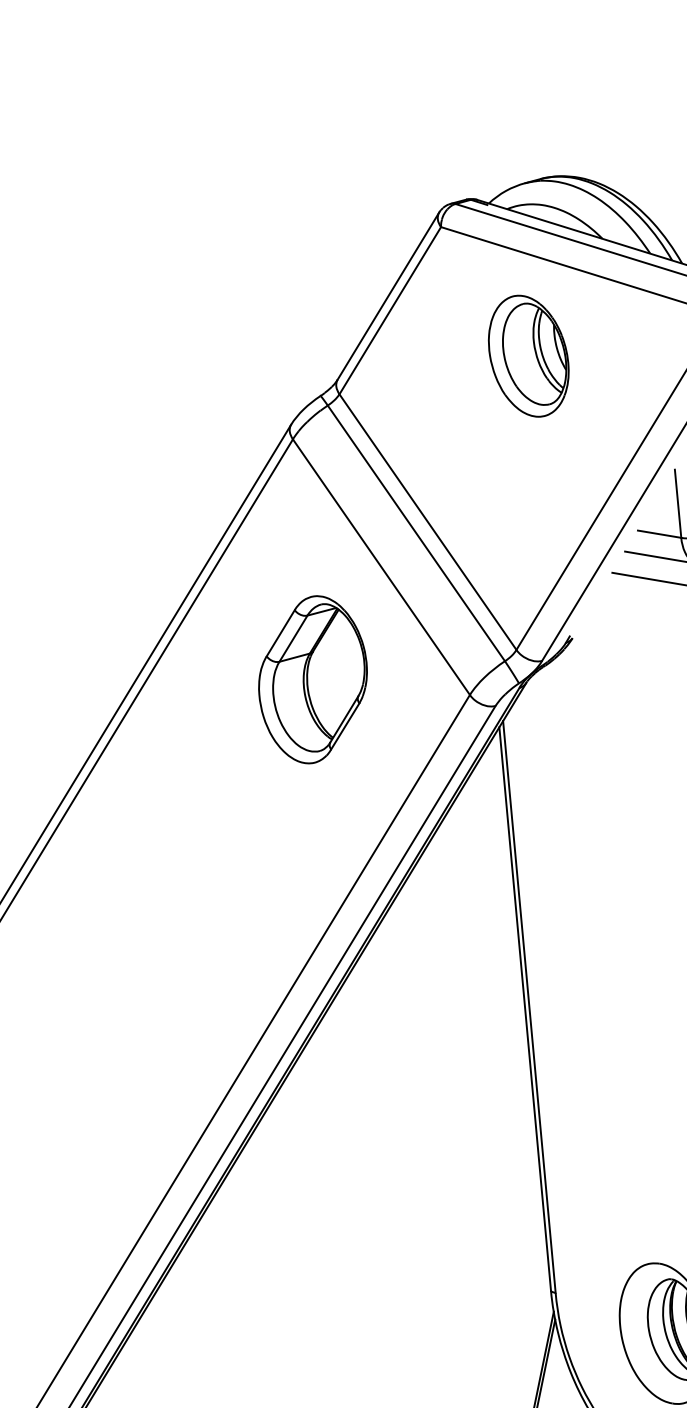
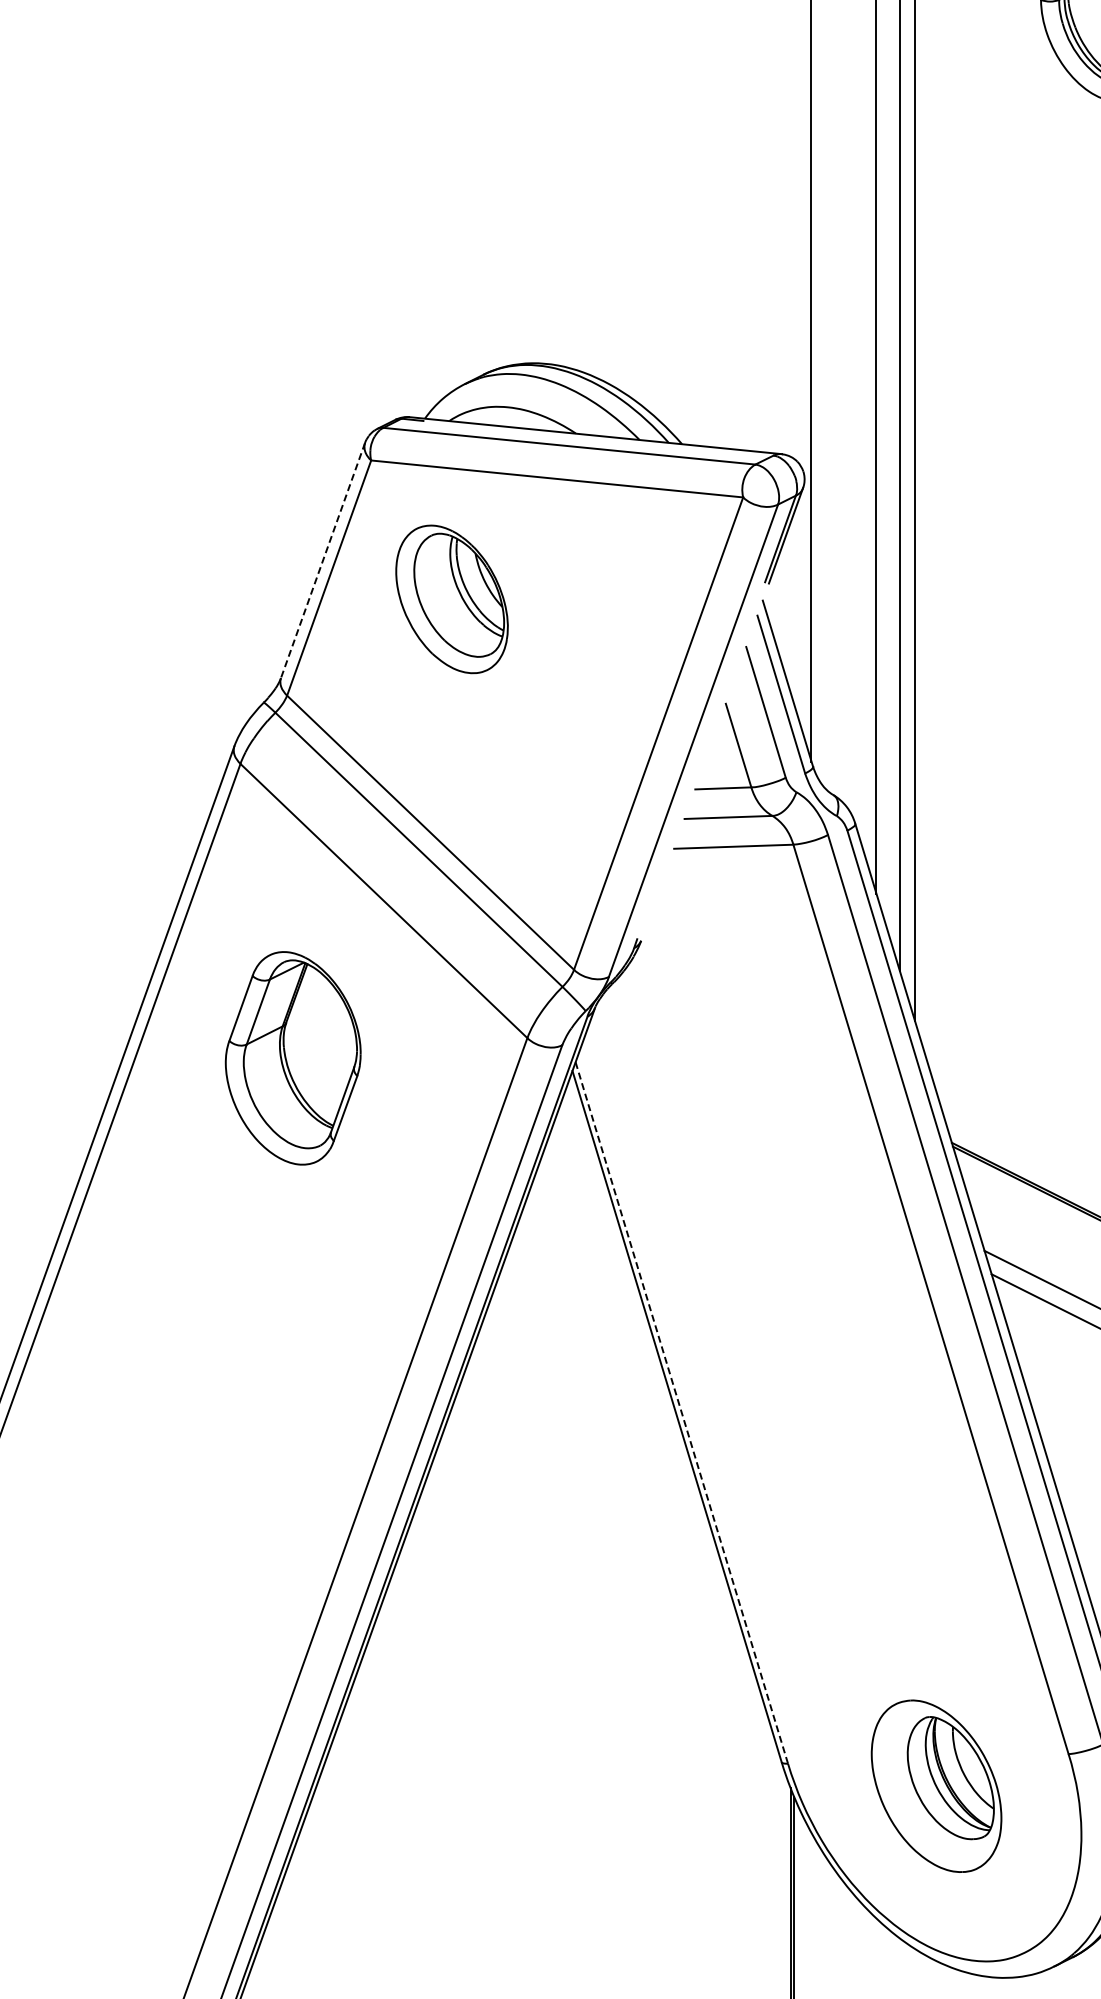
line: (388, 296) -> (323, 560), solid -> dashed
part: (528, 356) -> (451, 599), moved
part: (312, 679) -> (292, 1058), moved
line: (529, 1006) -> (681, 1412), solid -> dashed

